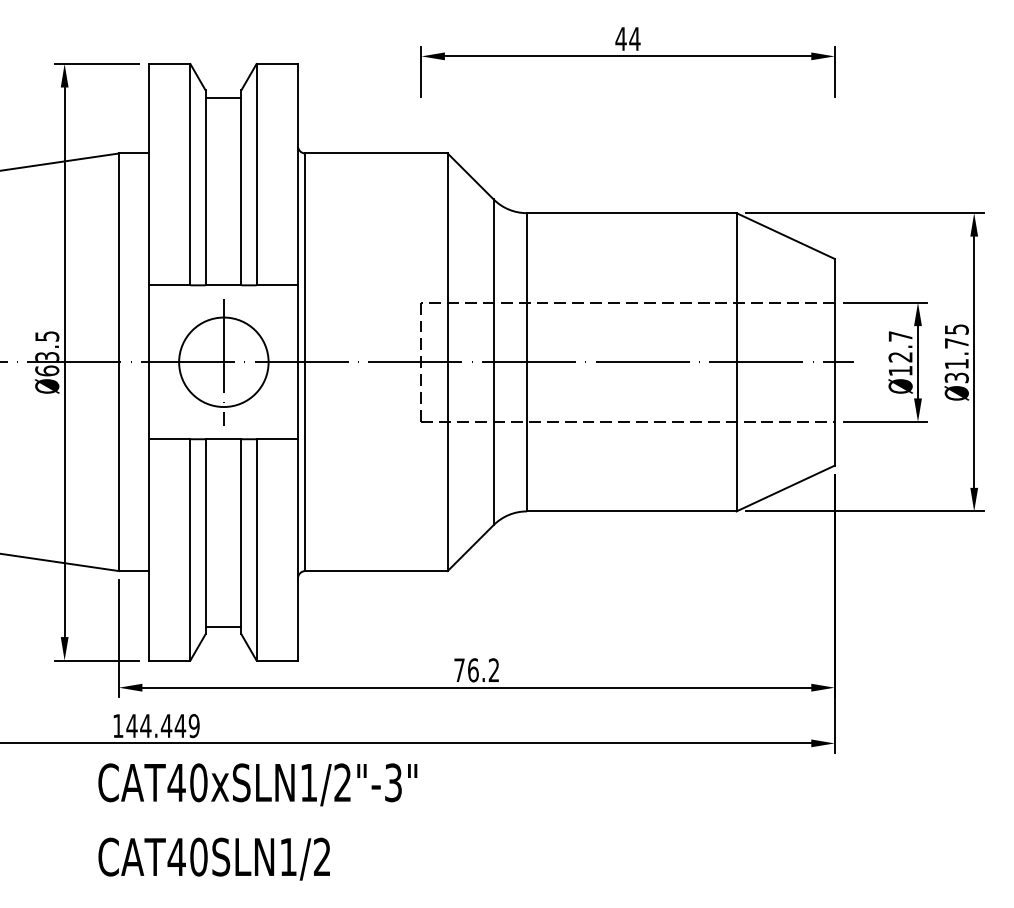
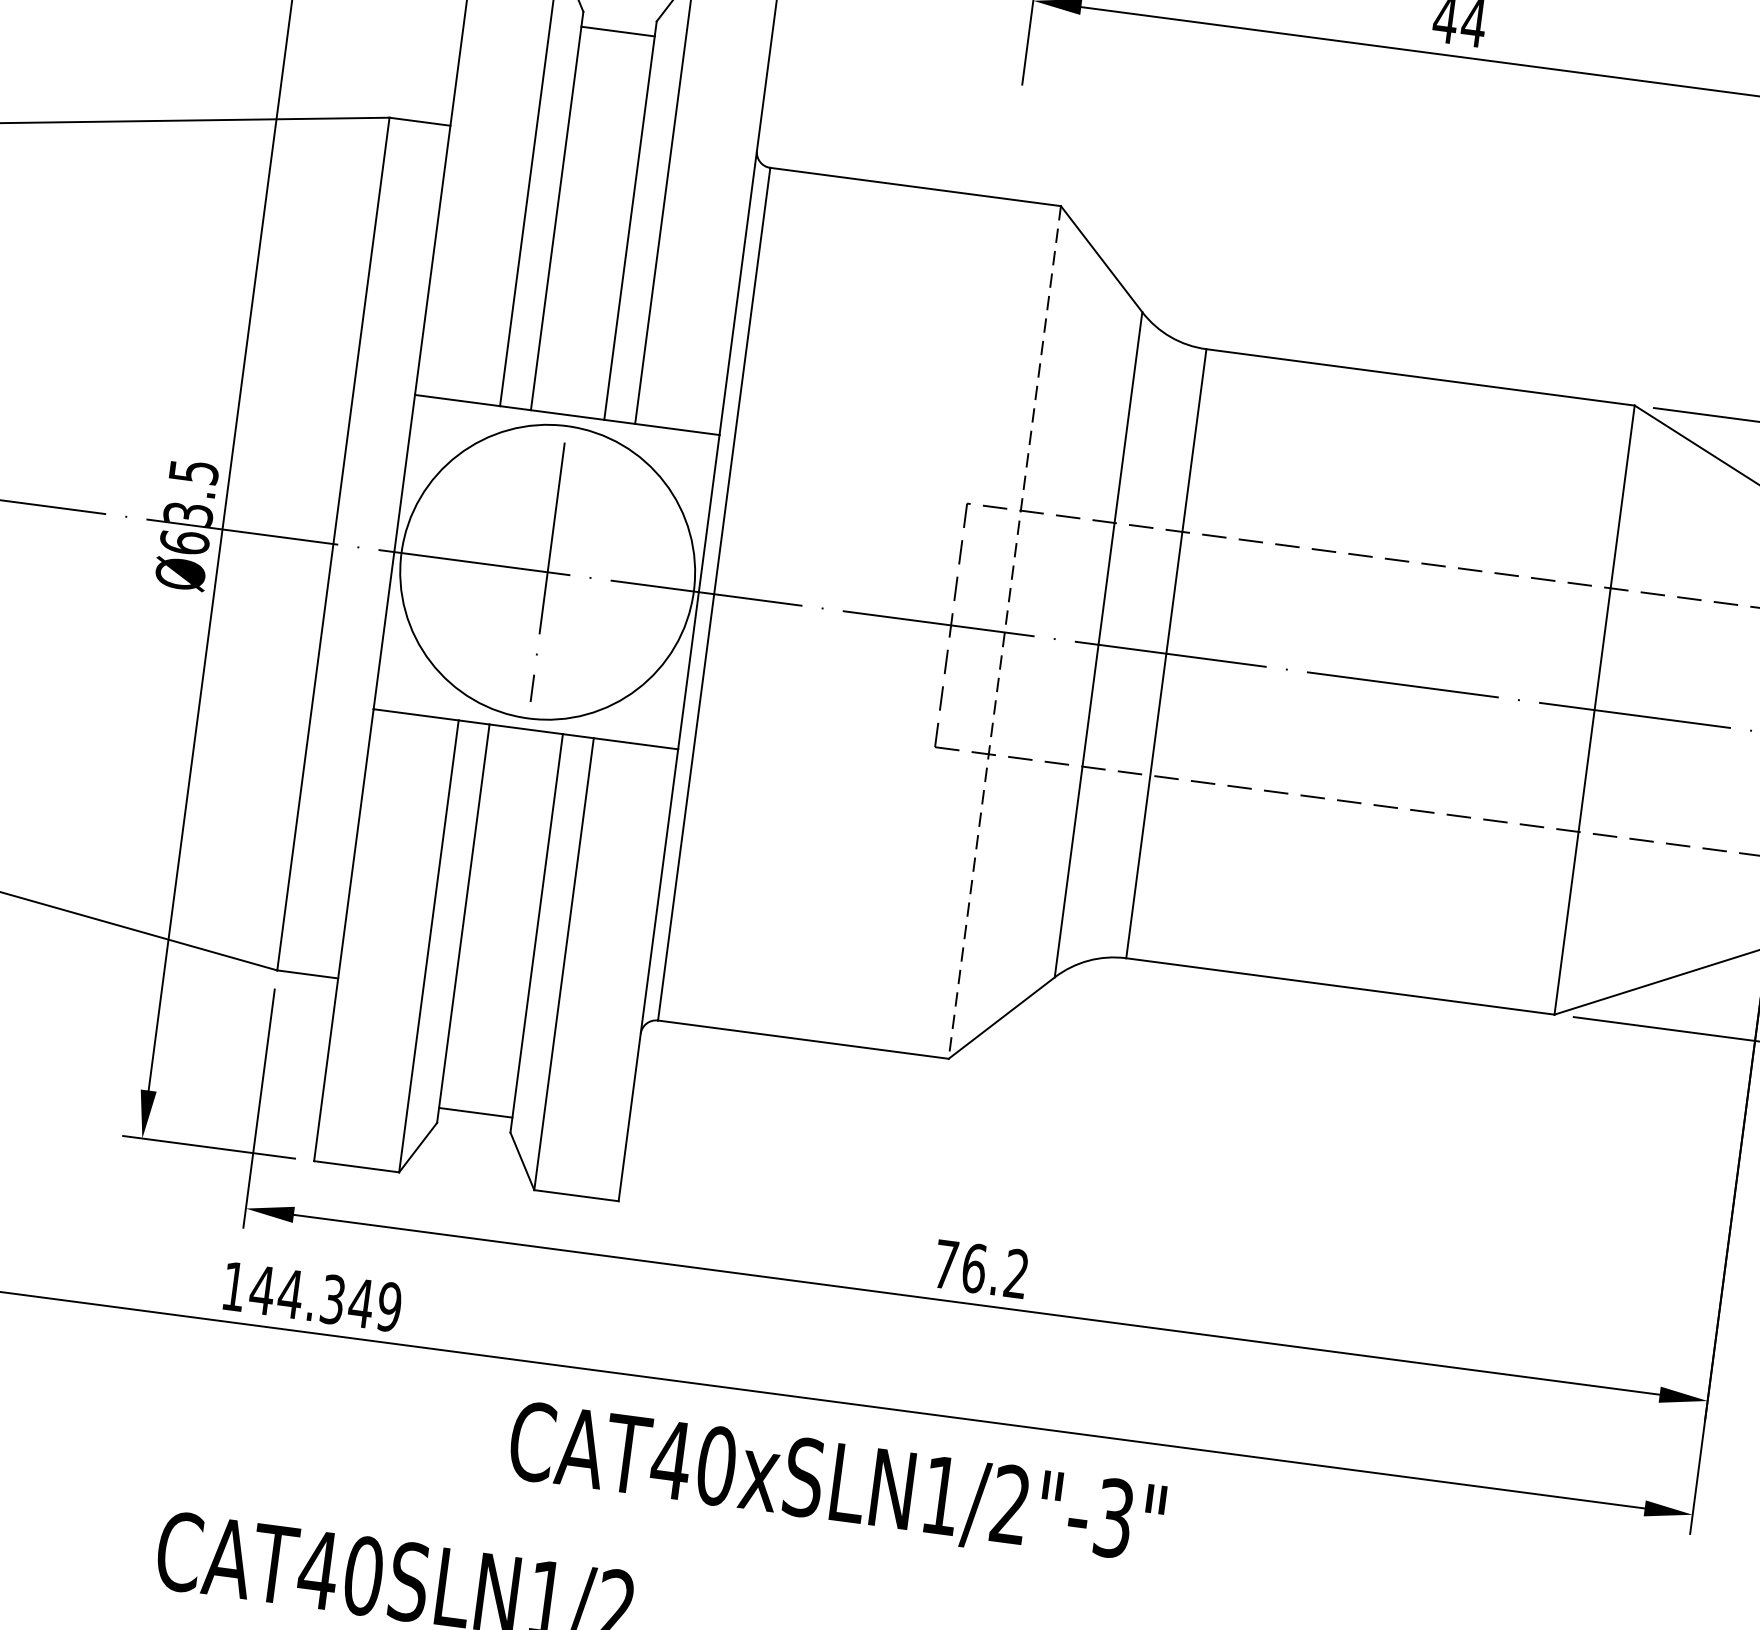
circle: (223, 362) -> (546, 572), size x1.6
line: (447, 362) -> (1004, 632), solid -> dashed
text: (166, 726) -> (332, 1300), 144.449 -> 144.349
text: (257, 784) -> (835, 1485), moved

